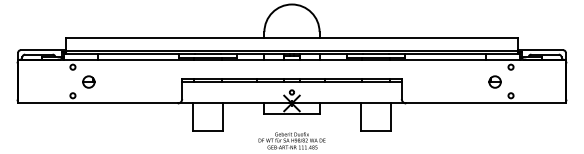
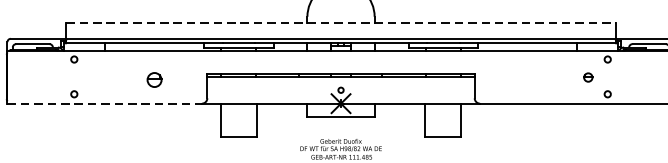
line: (292, 37) -> (341, 23), solid -> dashed
part: (88, 81) -> (154, 79), moved
part: (494, 81) -> (587, 76), size x0.6
line: (97, 103) -> (104, 103), solid -> dashed

